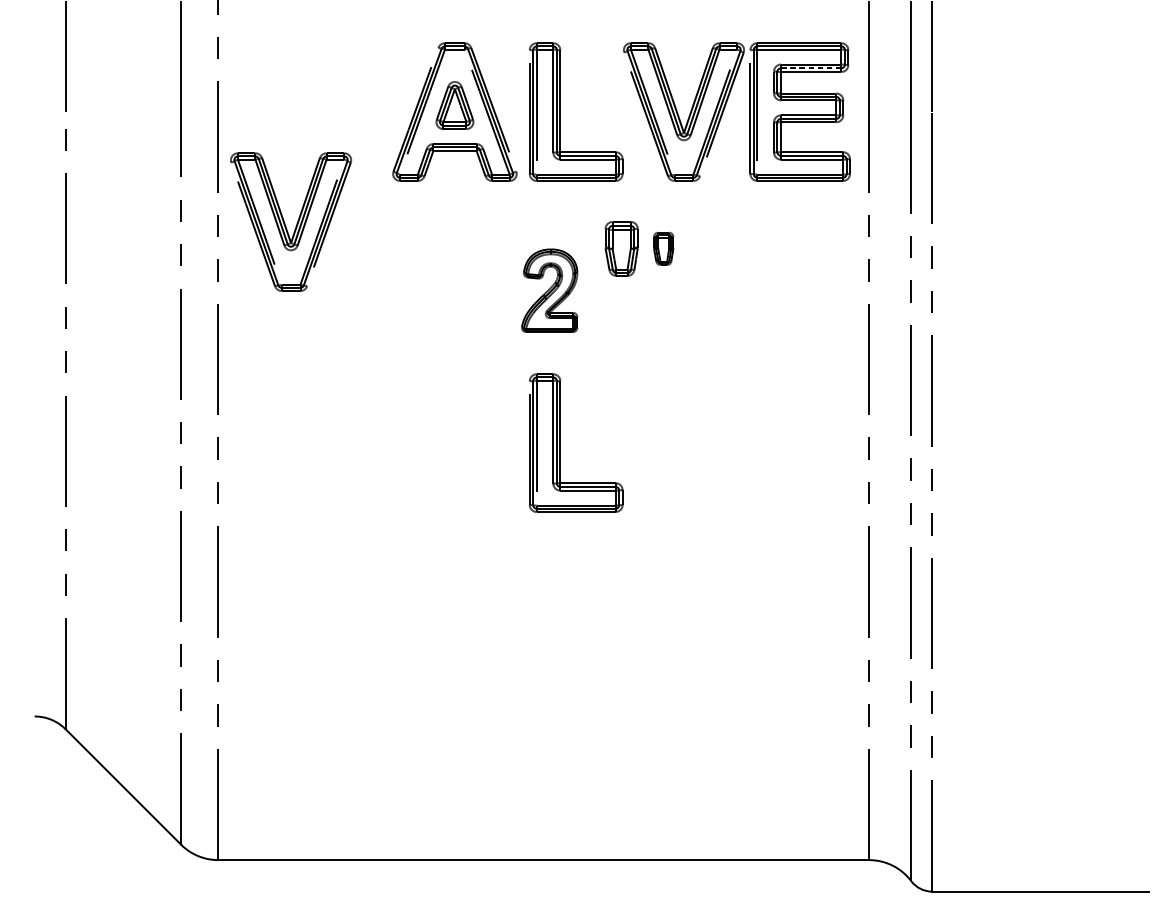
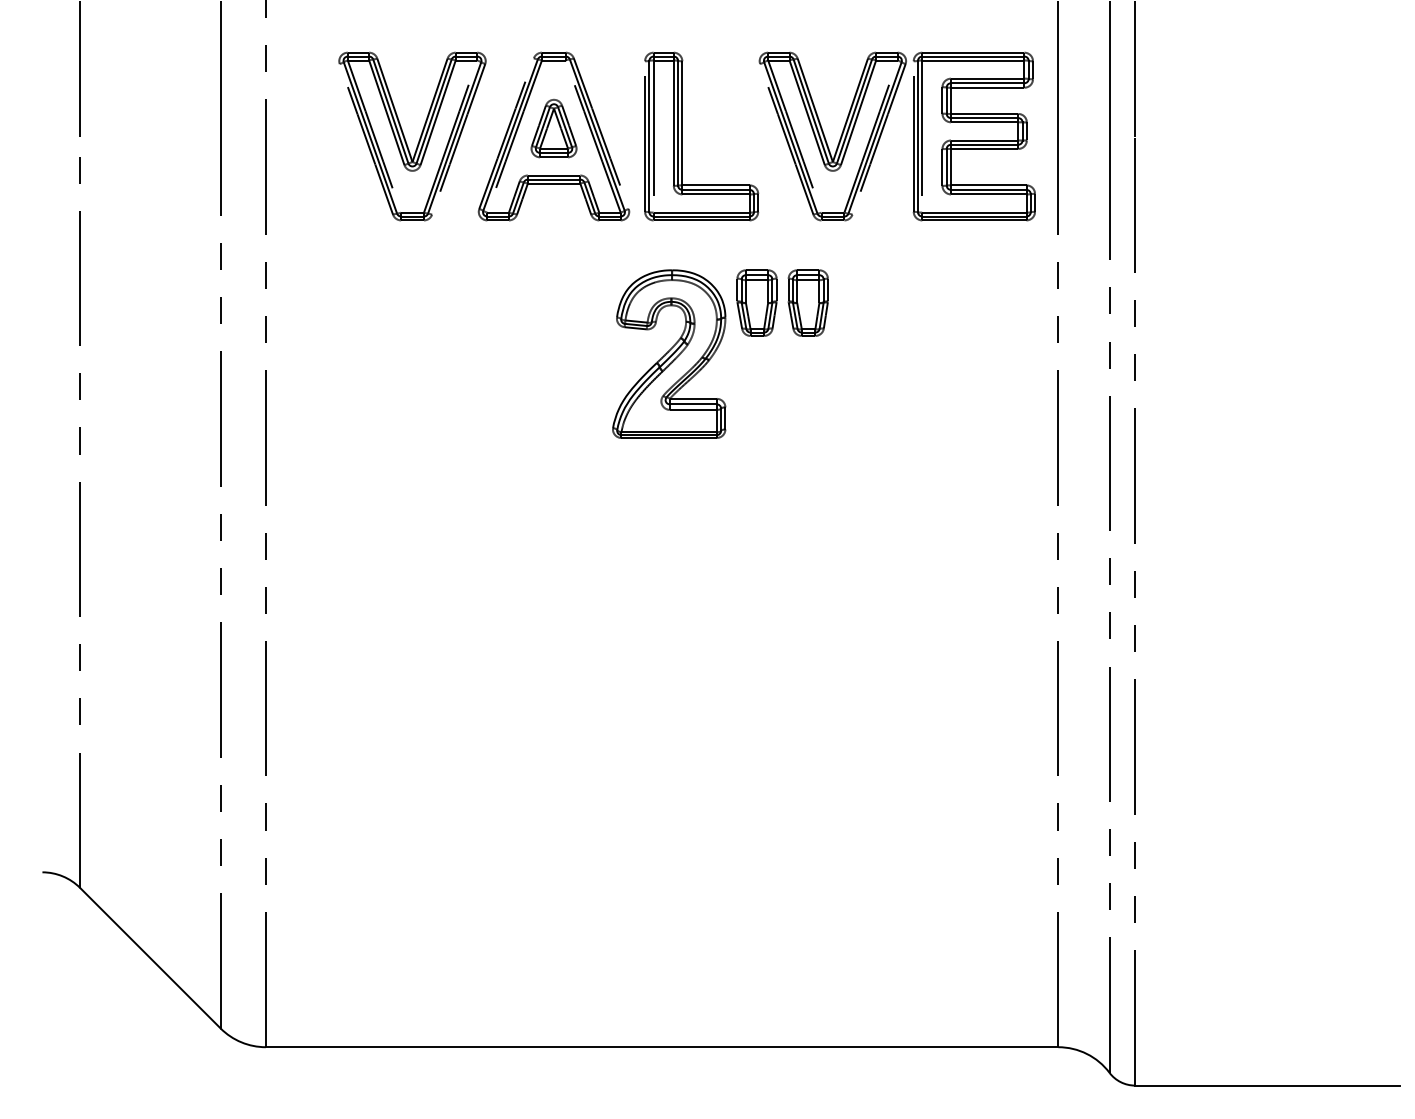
line: (810, 68) -> (987, 83), dashed -> solid
part: (285, 222) -> (405, 137), moved
part: (663, 248) -> (807, 302), size x1.67
part: (549, 290) -> (669, 353), size x1.67
part: (560, 443) -> (682, 539), removed

